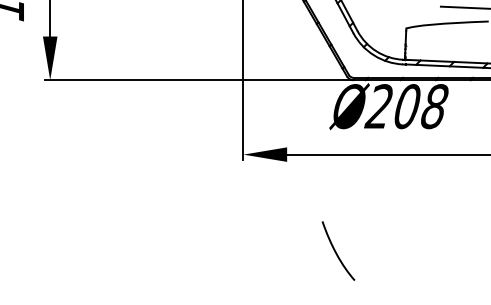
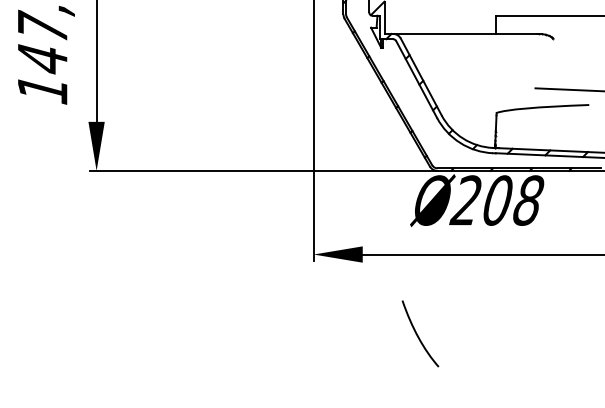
curve: (336, 252) -> (418, 335), moved

